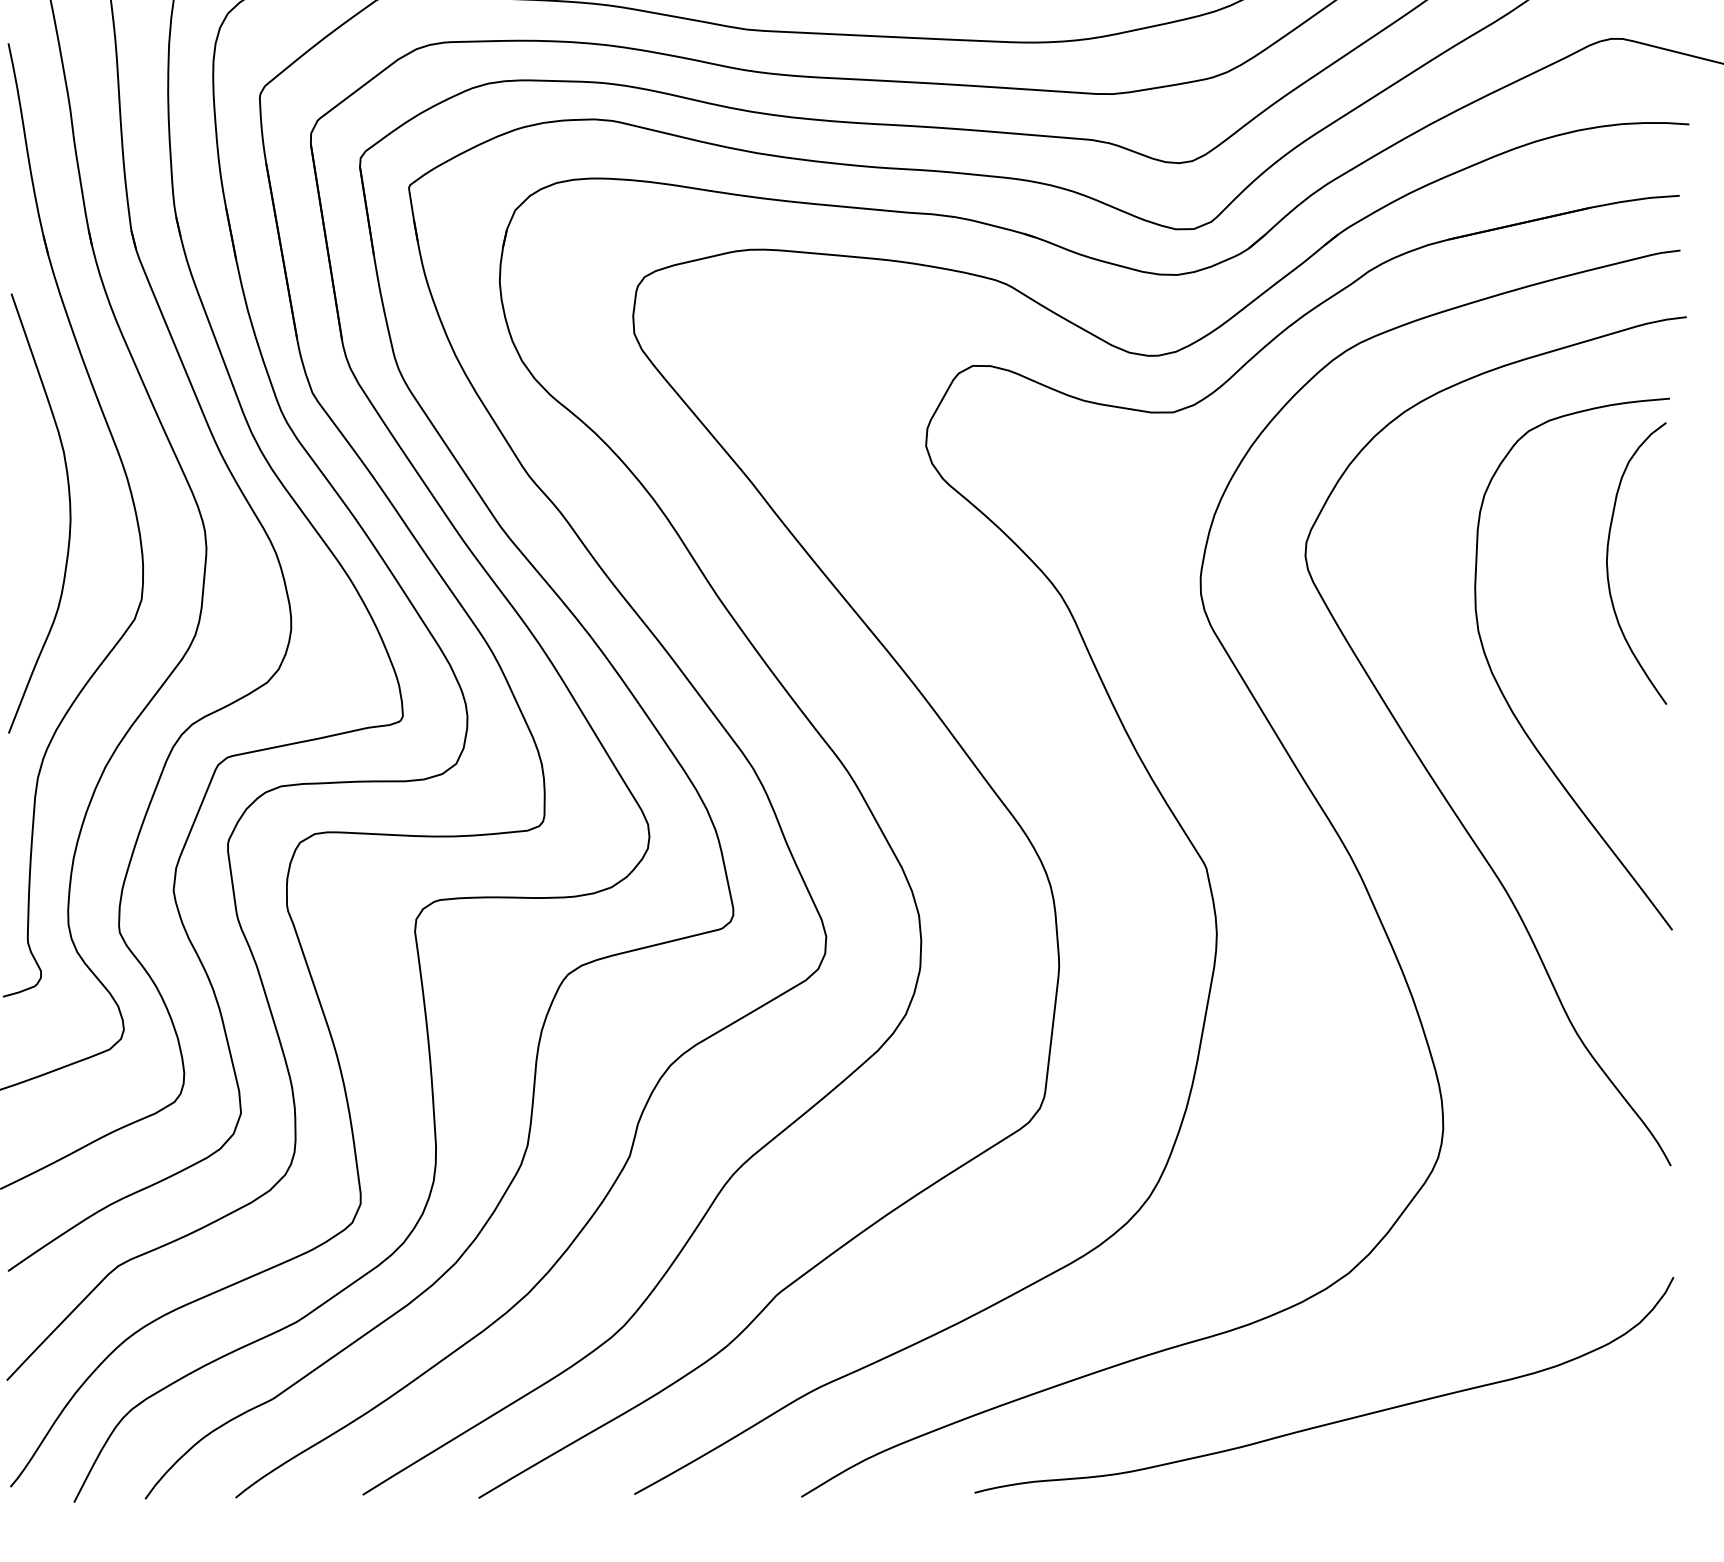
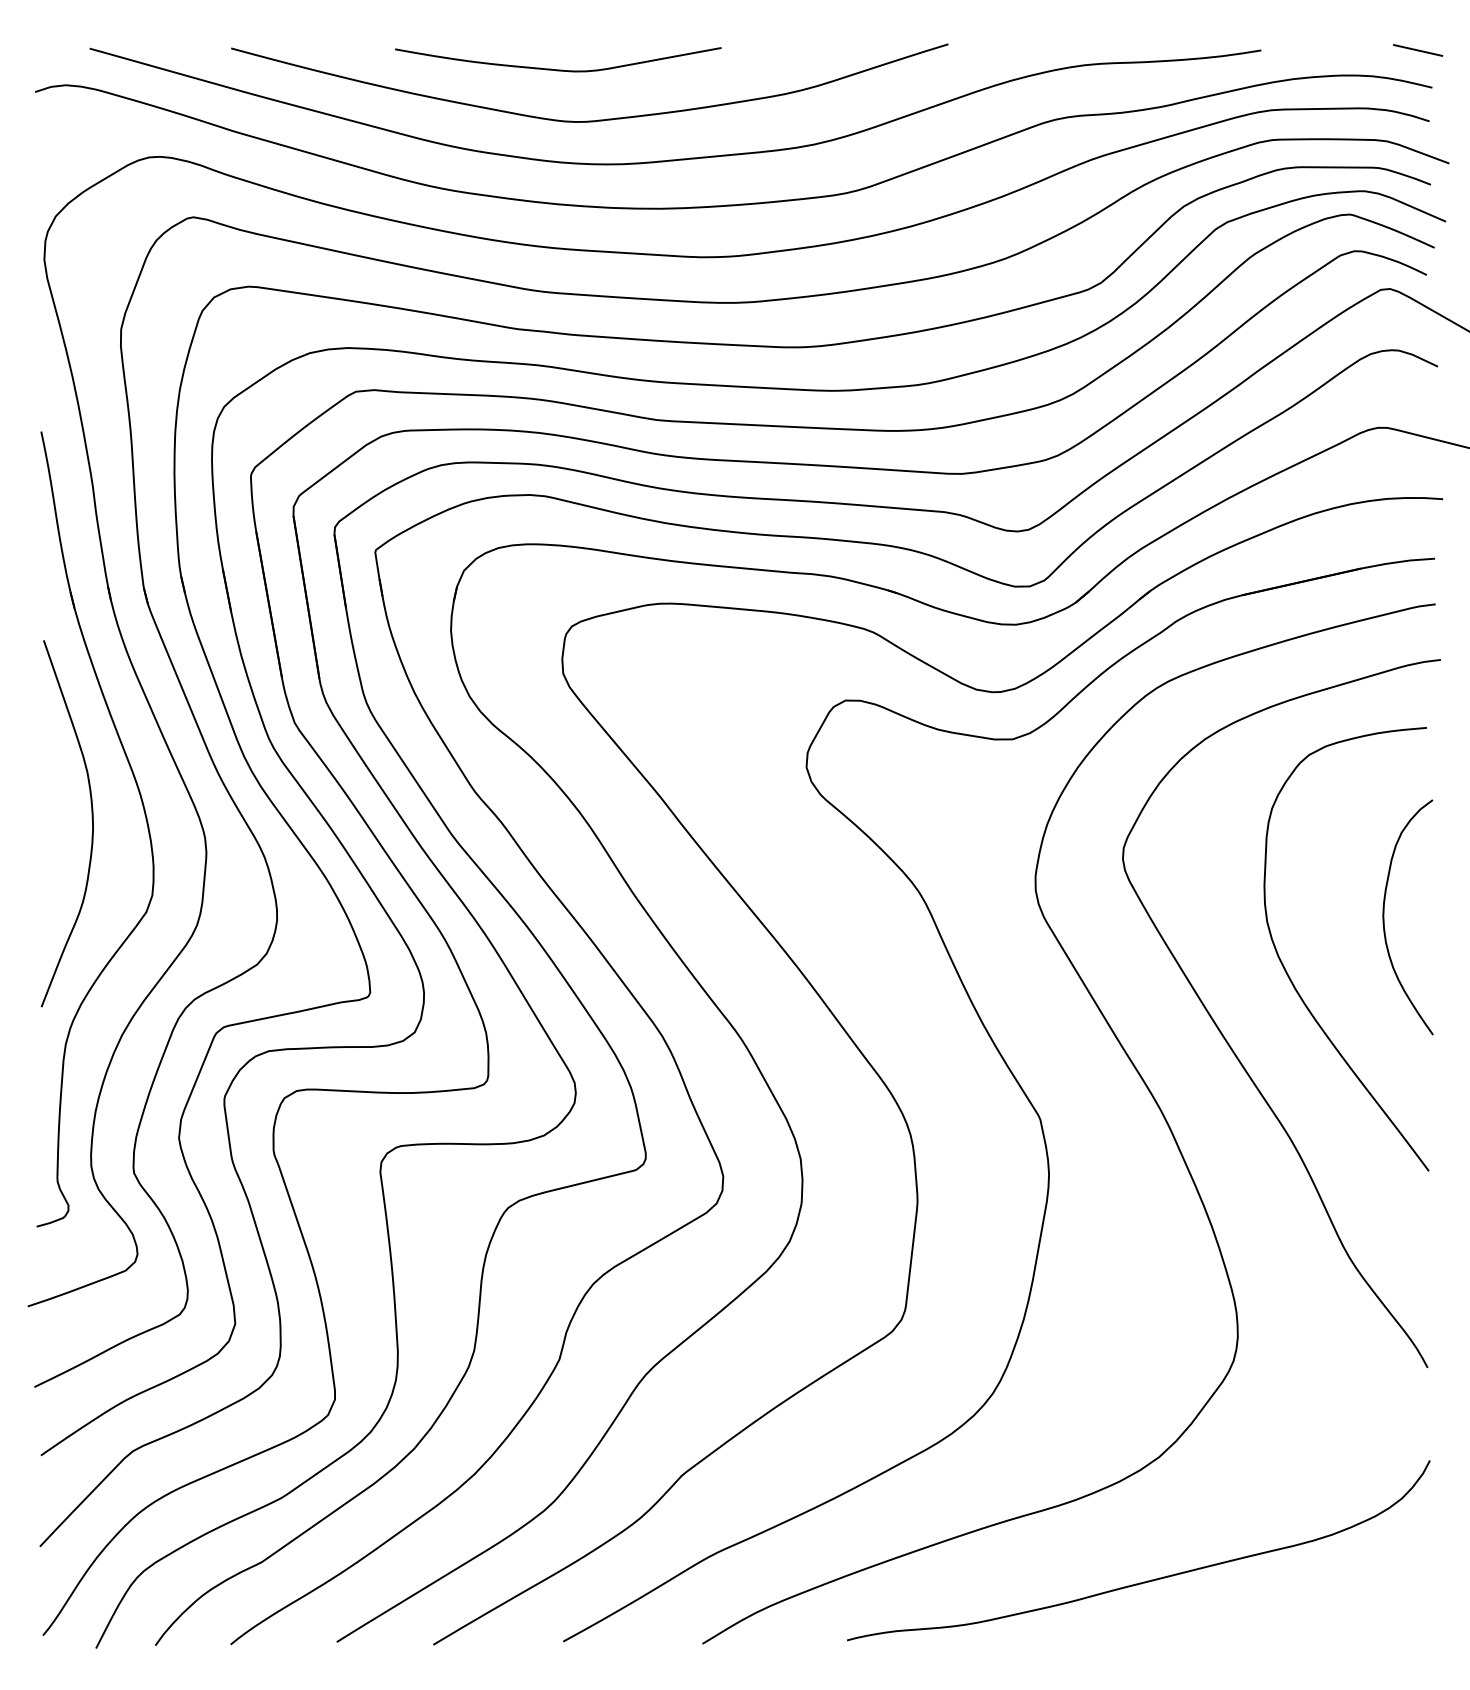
curve: (1608, 563) -> (1384, 917), moved

